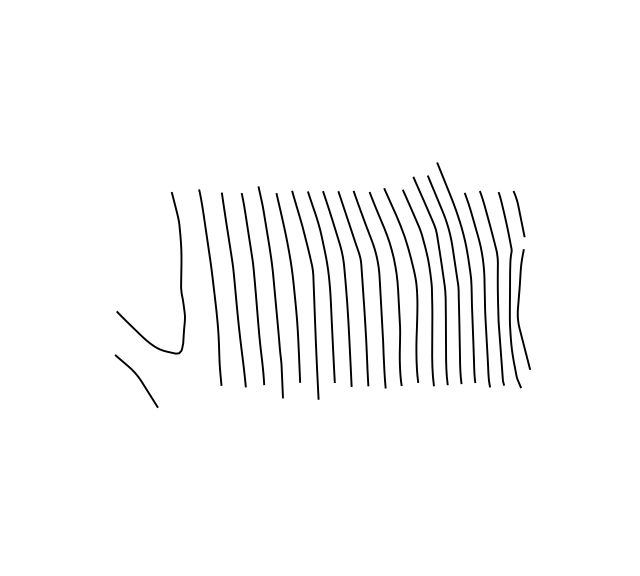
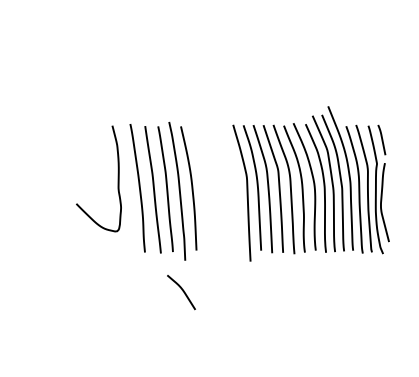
part: (410, 280) -> (310, 183), moved
curve: (138, 379) -> (182, 291), moved

